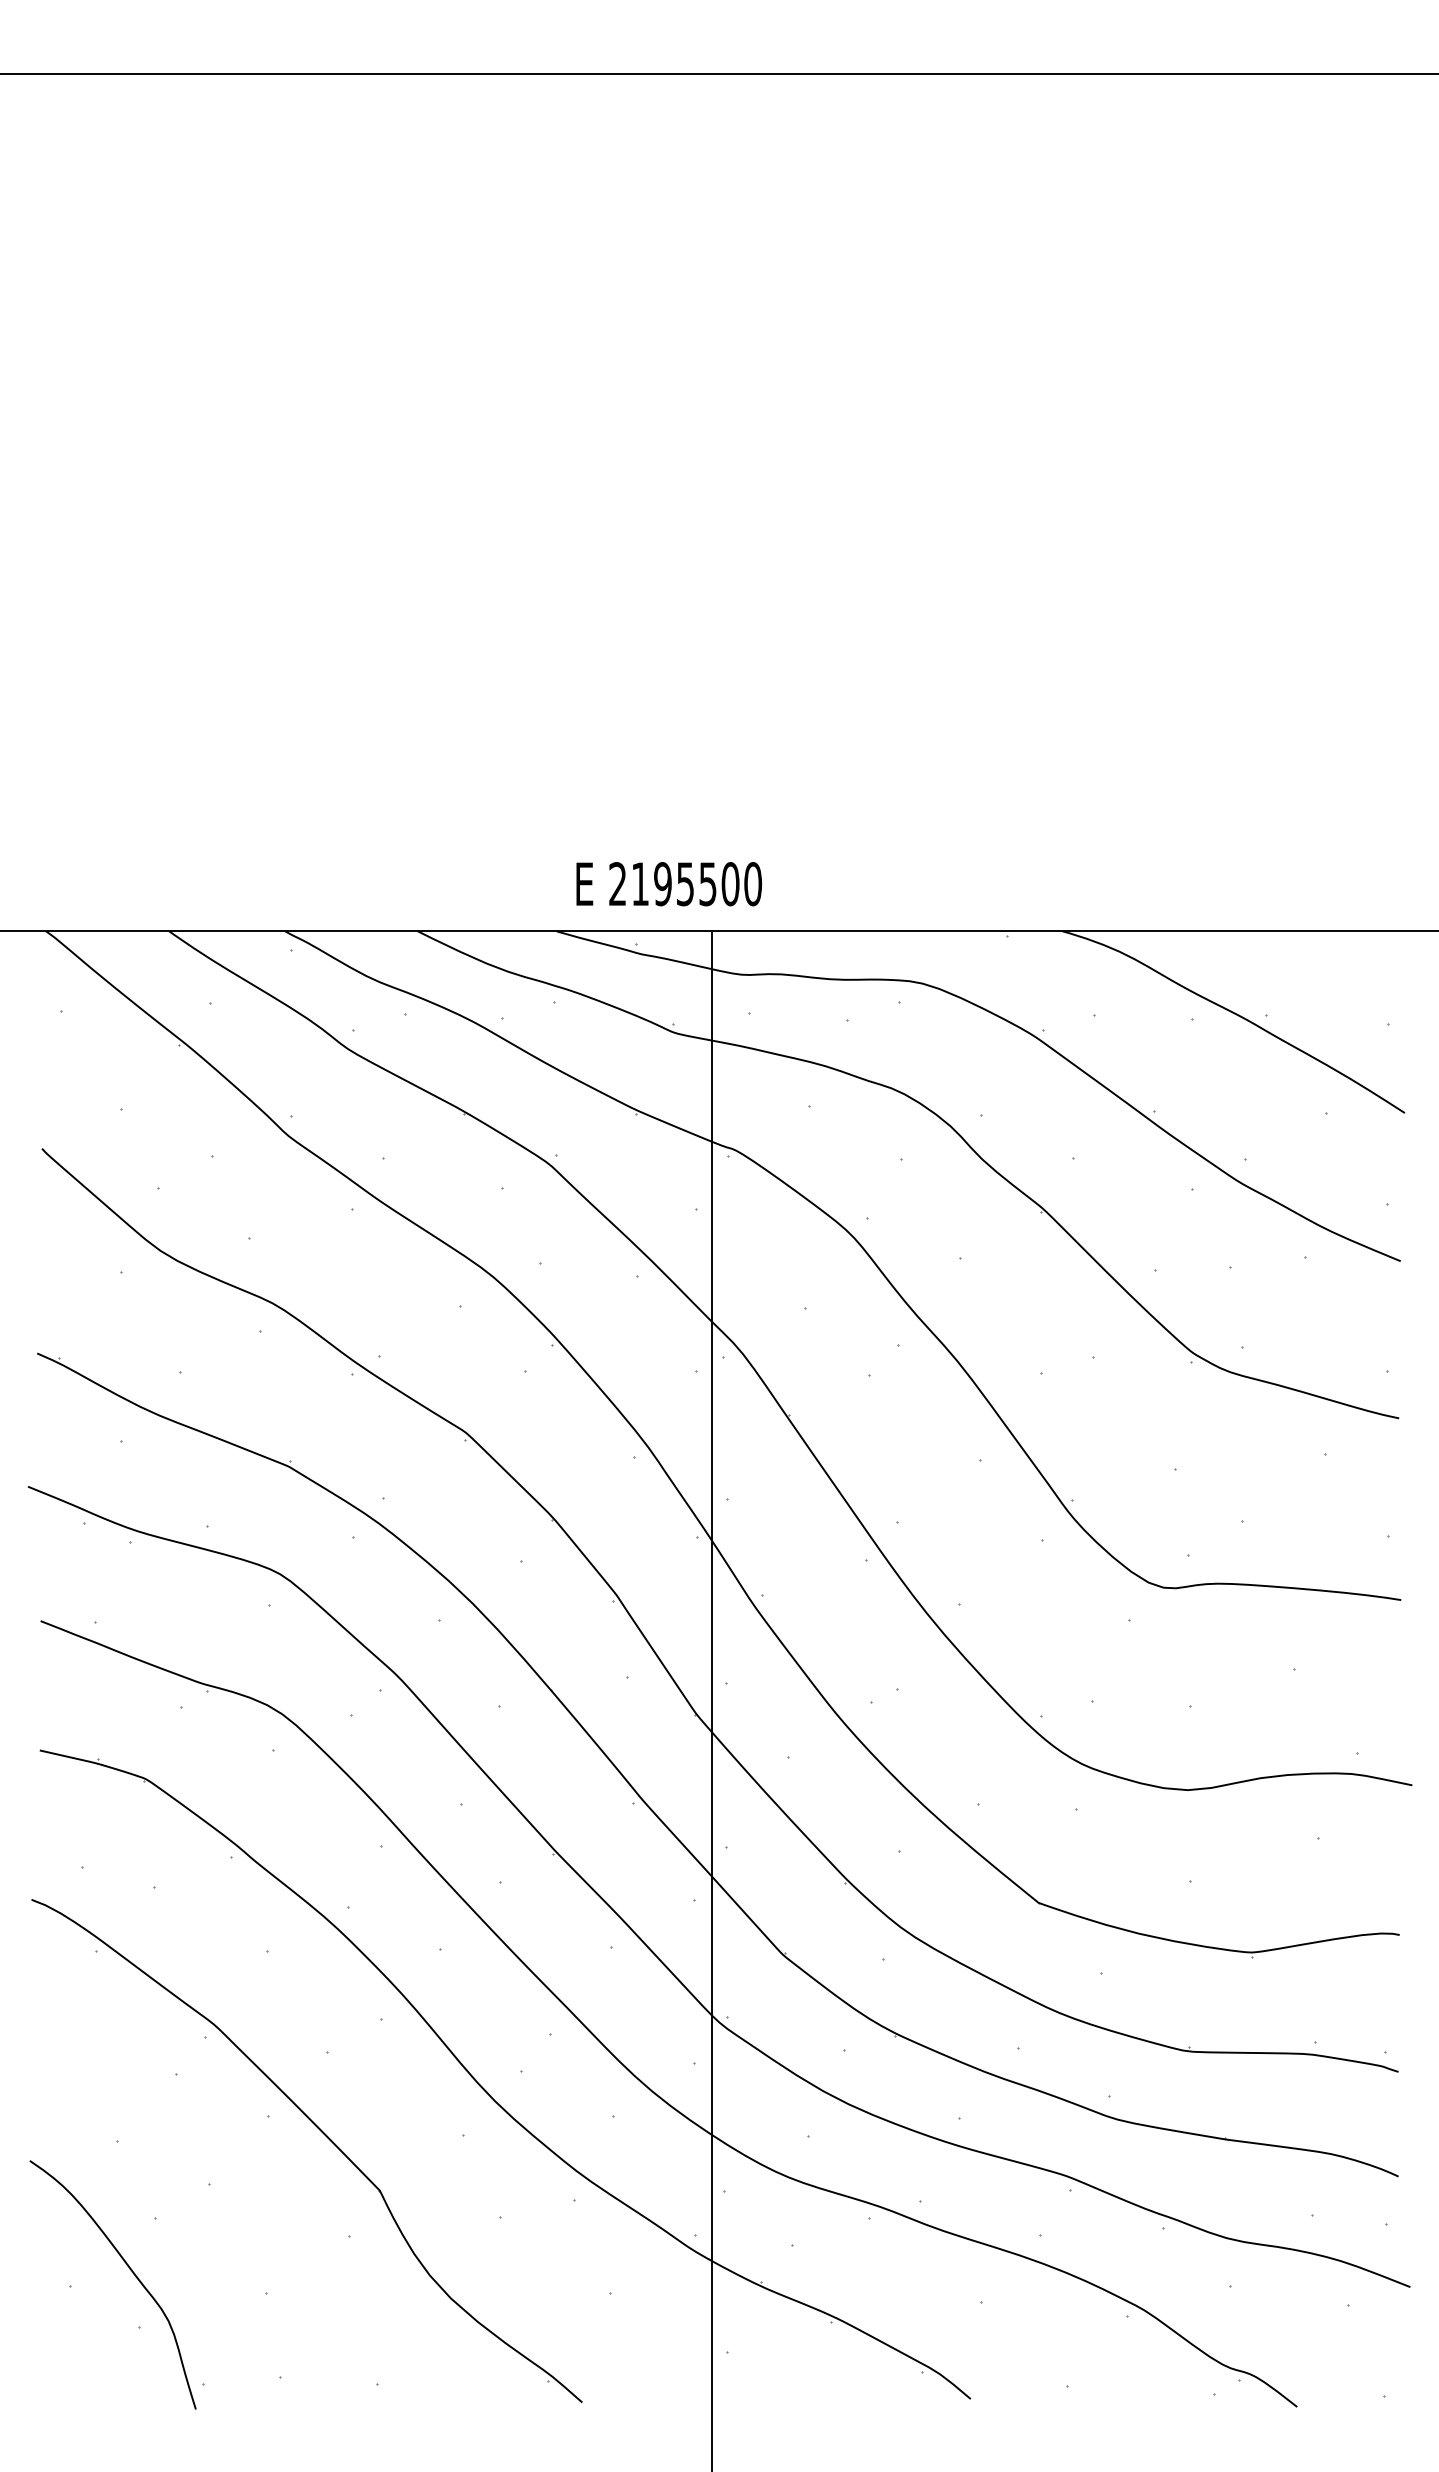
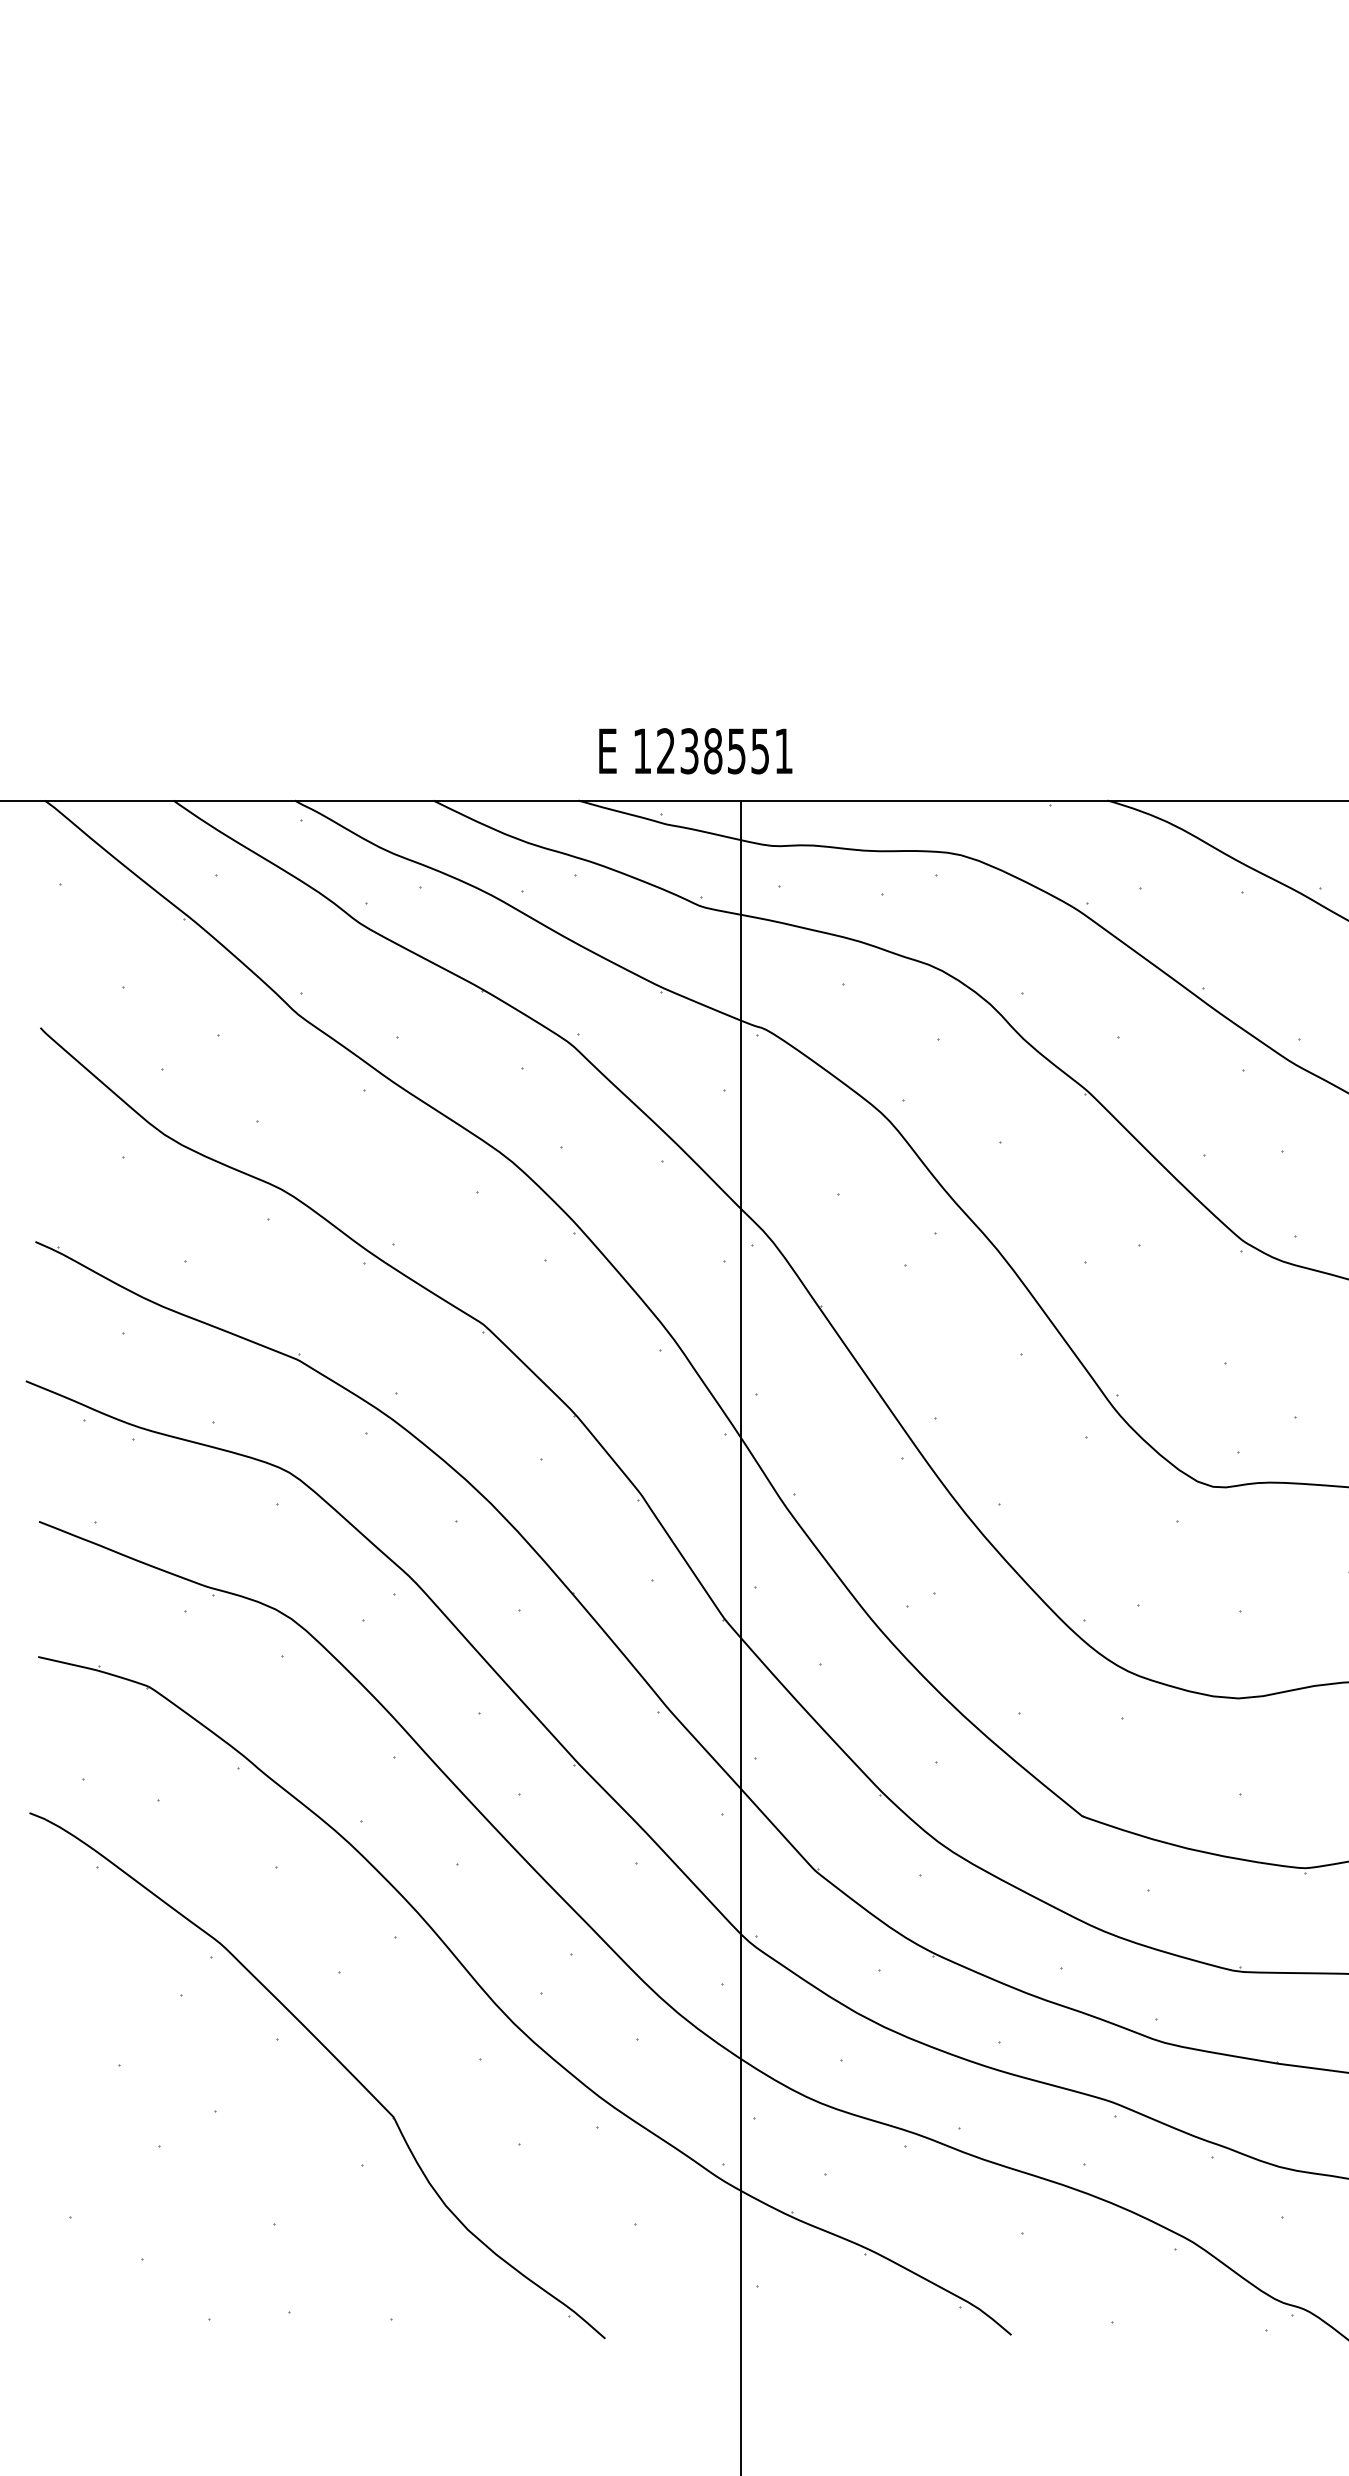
text: (685, 884) -> (713, 751), 2195500 -> 1238551
curve: (129, 2269) -> (131, 2199), removed

